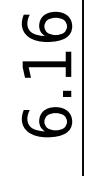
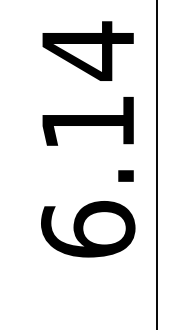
text: (46, 27) -> (87, 51), 6.16 -> 6.14

